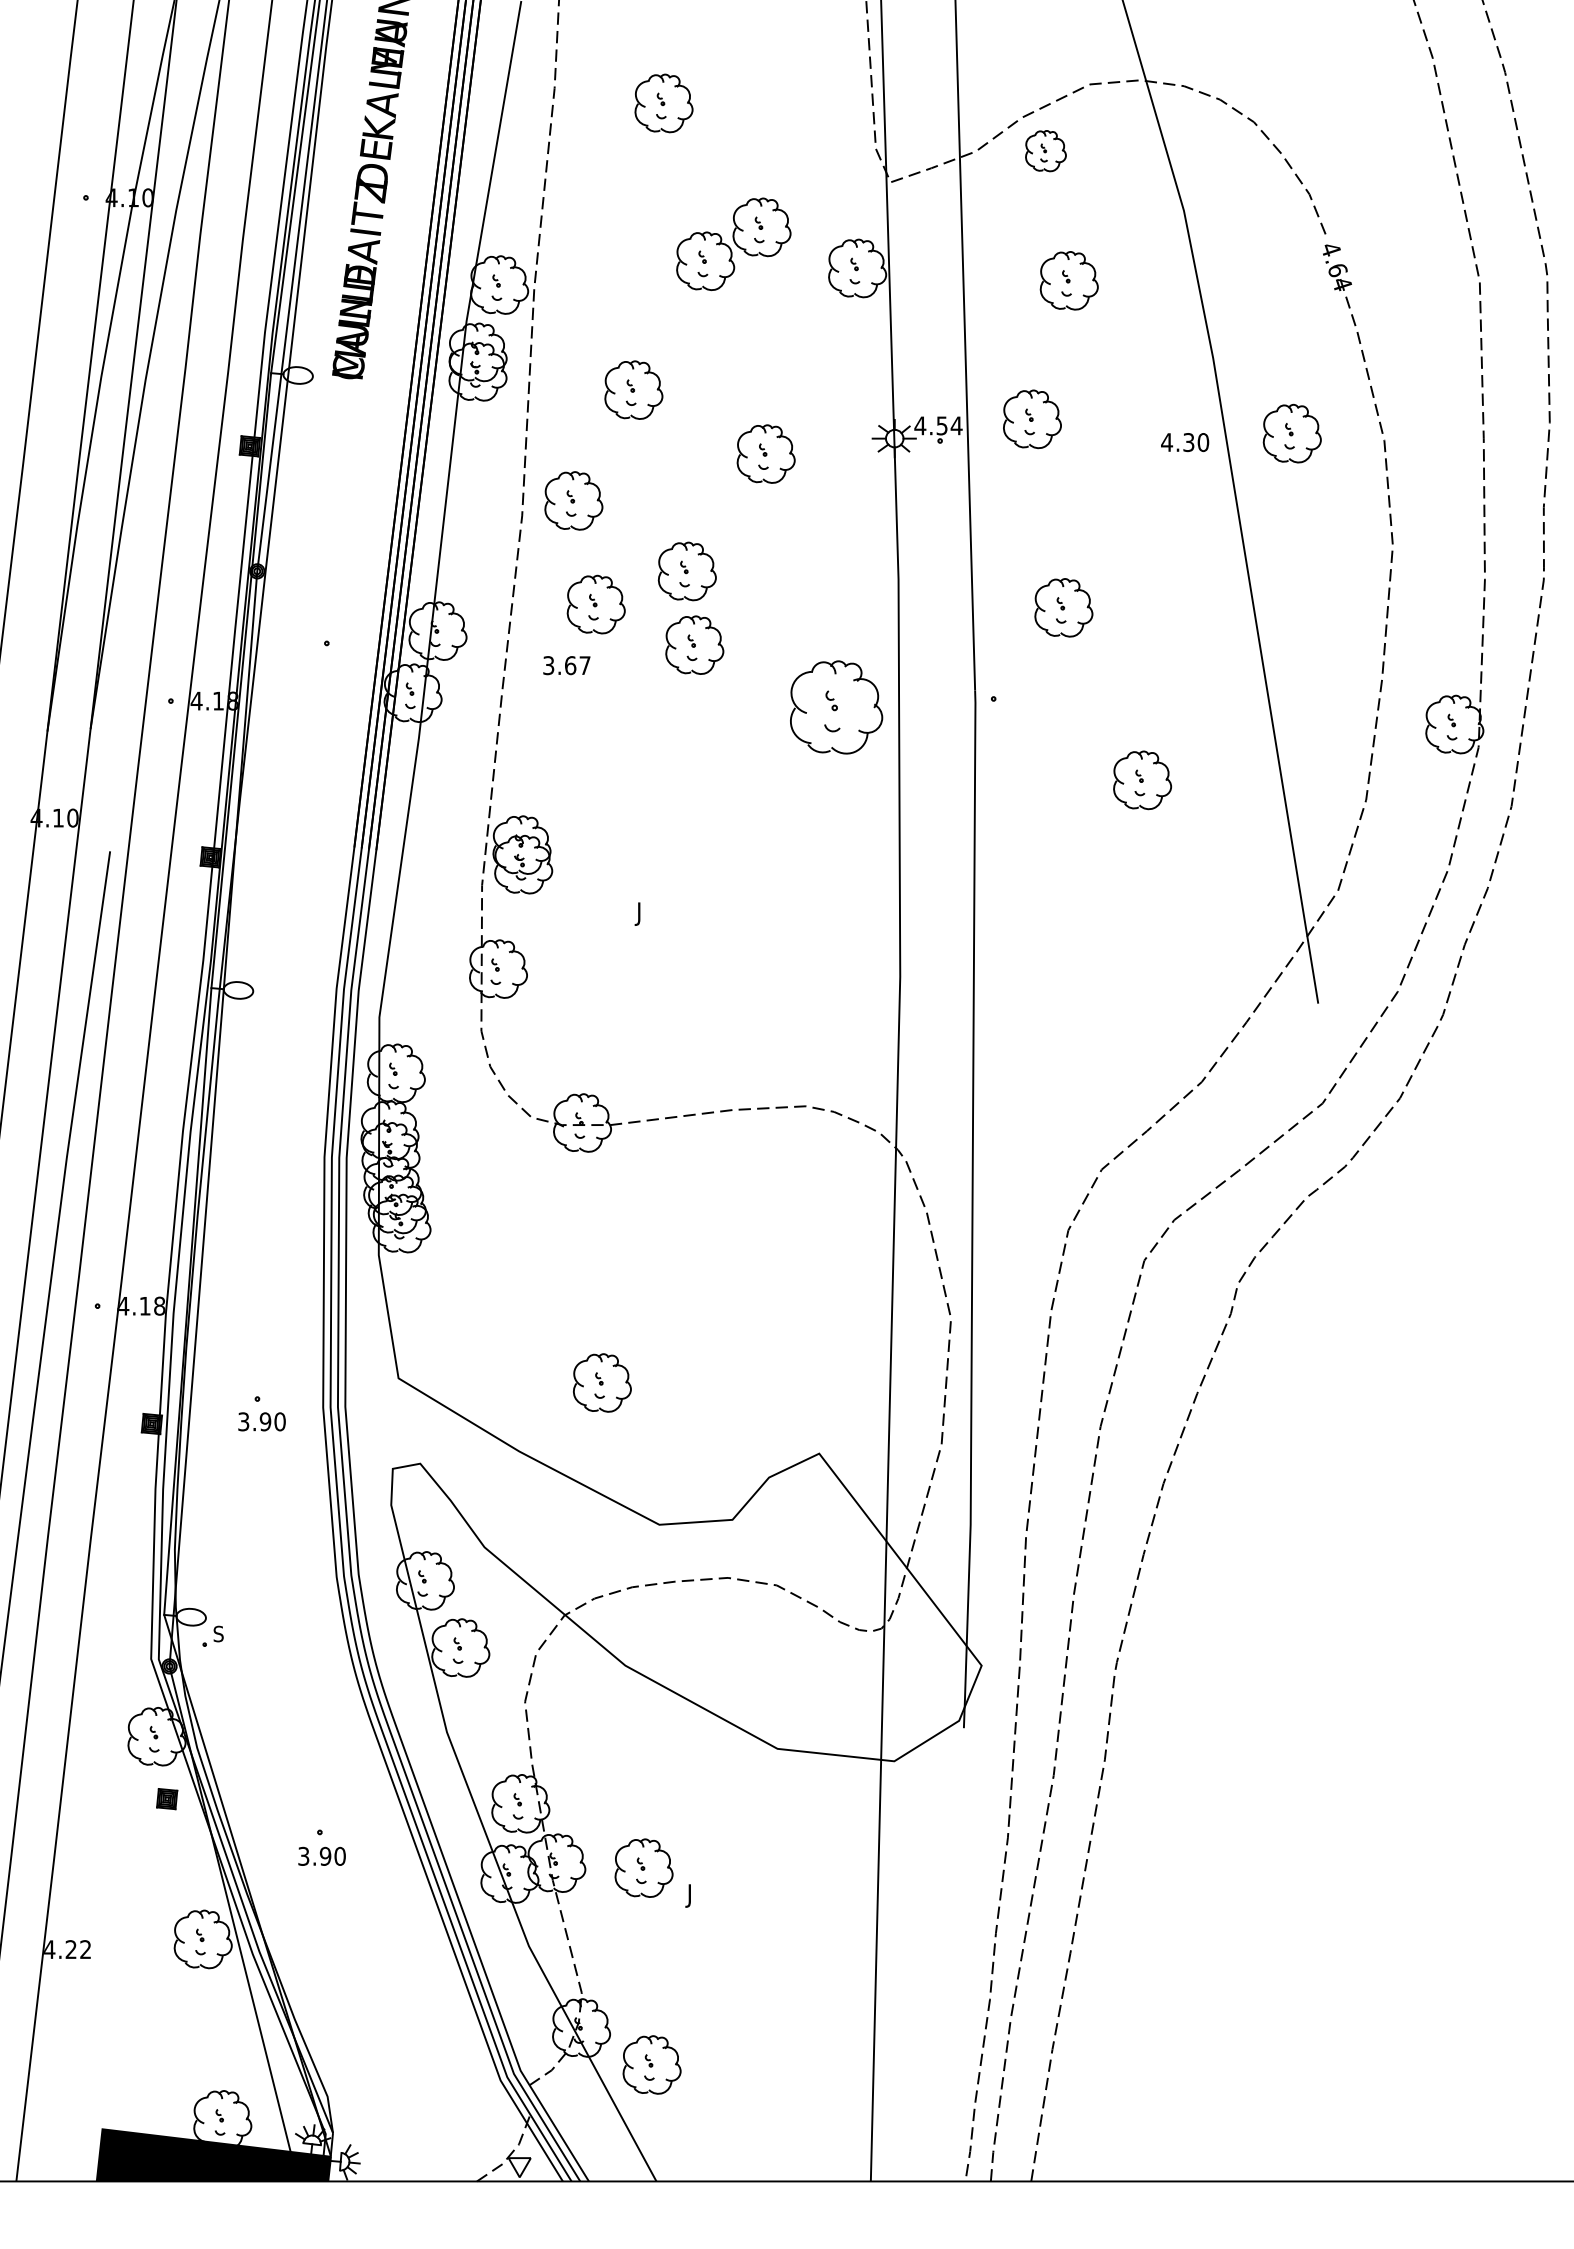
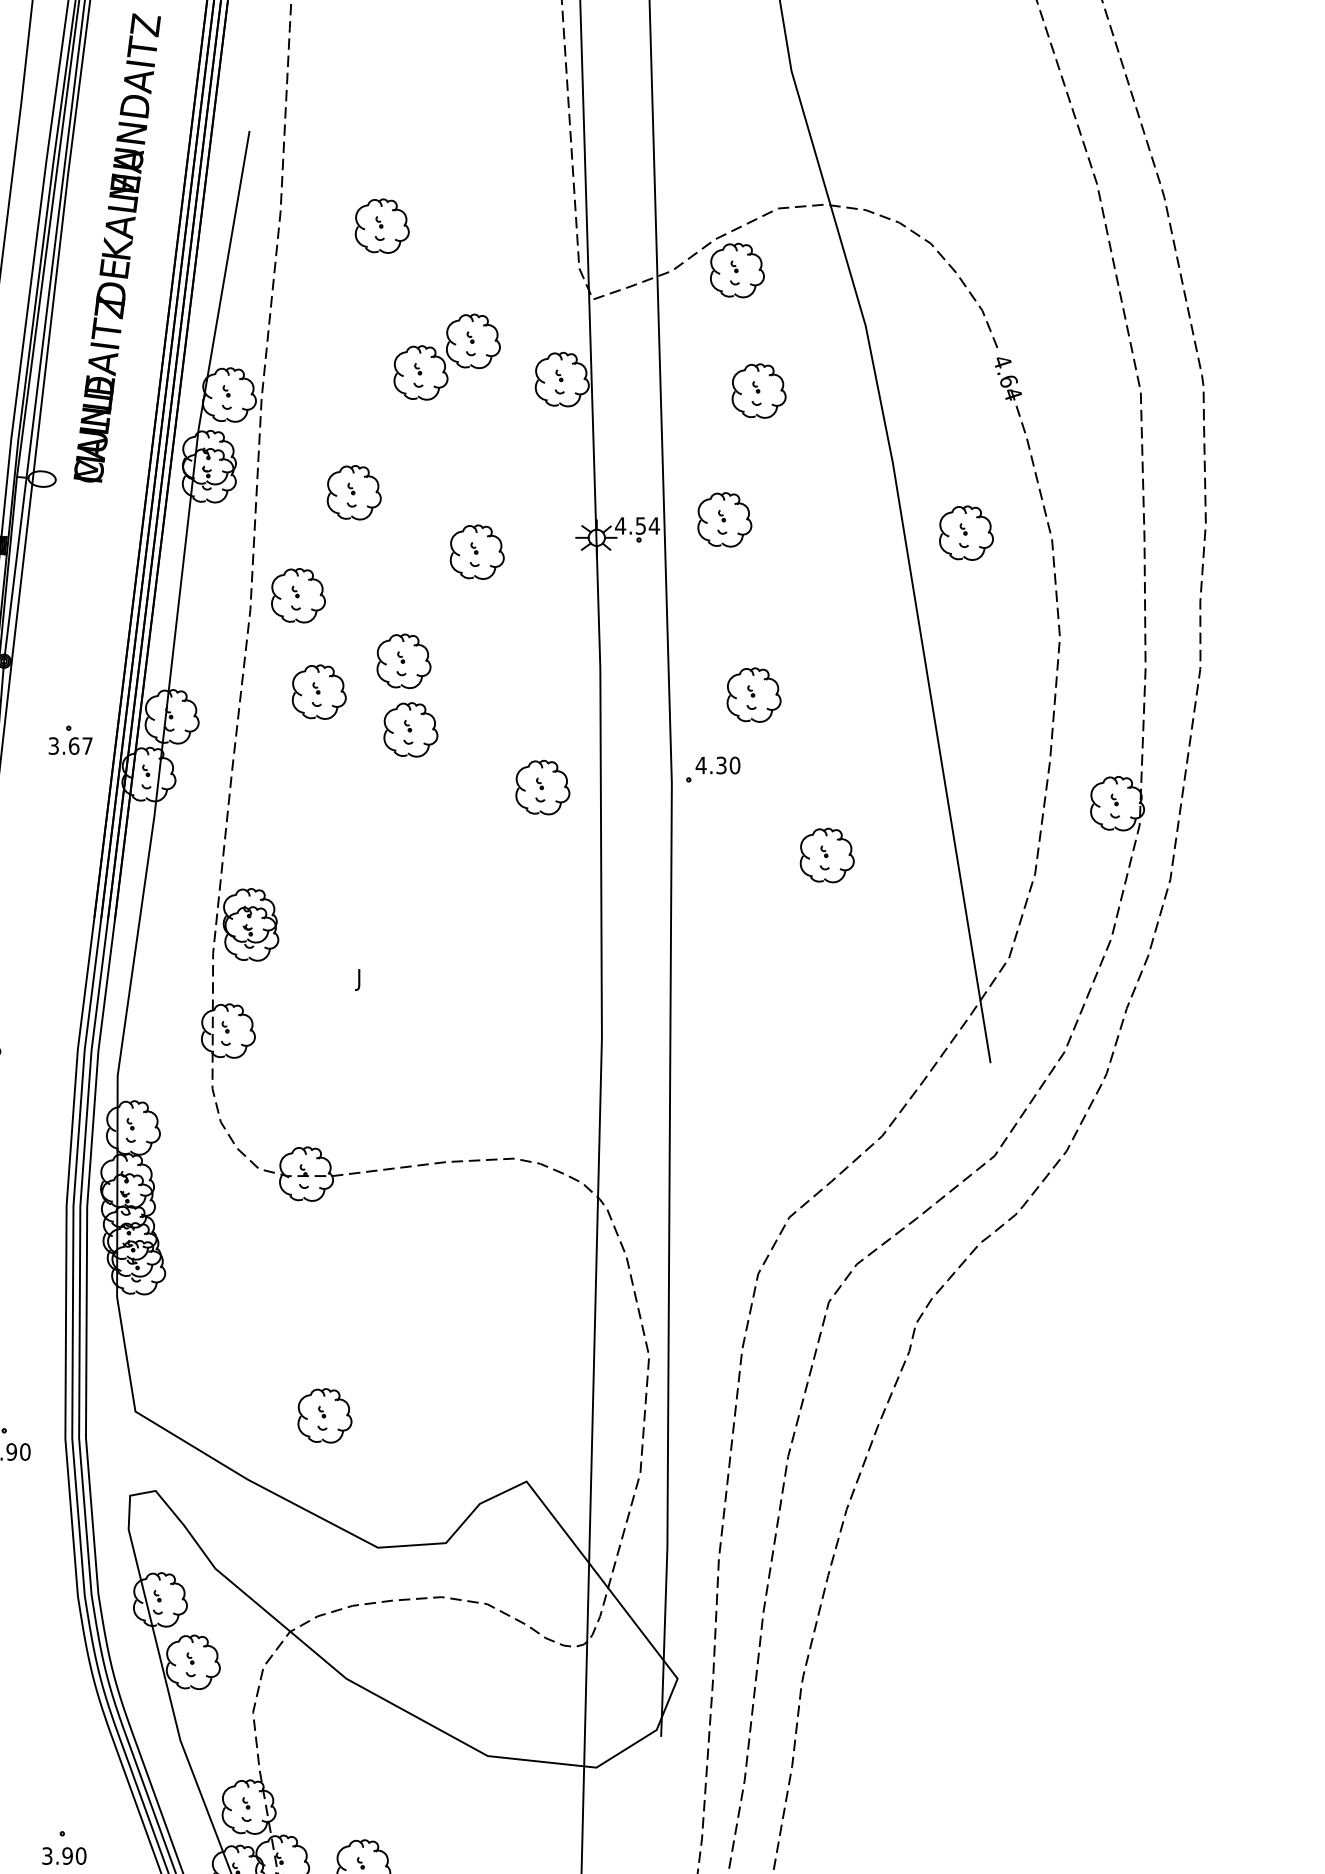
part: (1045, 150) -> (736, 269), size x1.43
text: (1185, 442) -> (718, 765), moved
text: (566, 665) -> (70, 745), moved
part: (836, 706) -> (542, 786), size x0.62

